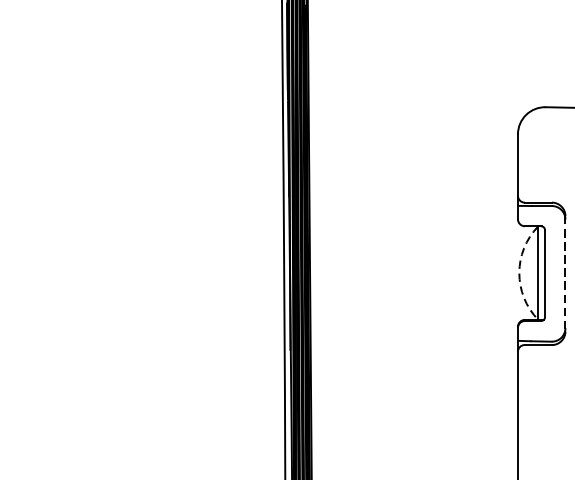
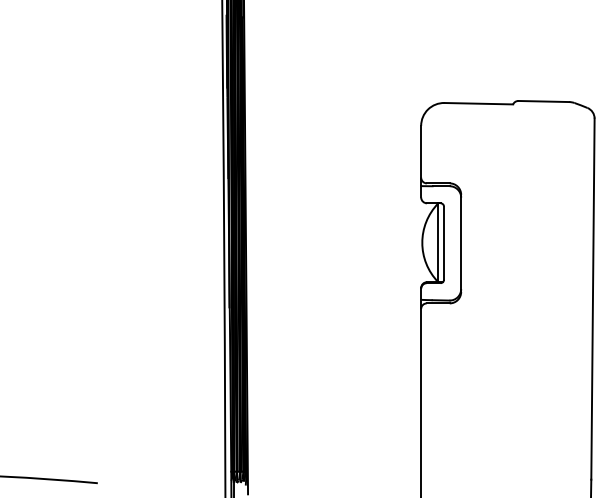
arc: (519, 272) -> (422, 242), dashed -> solid
line: (565, 273) -> (461, 243), dashed -> solid

